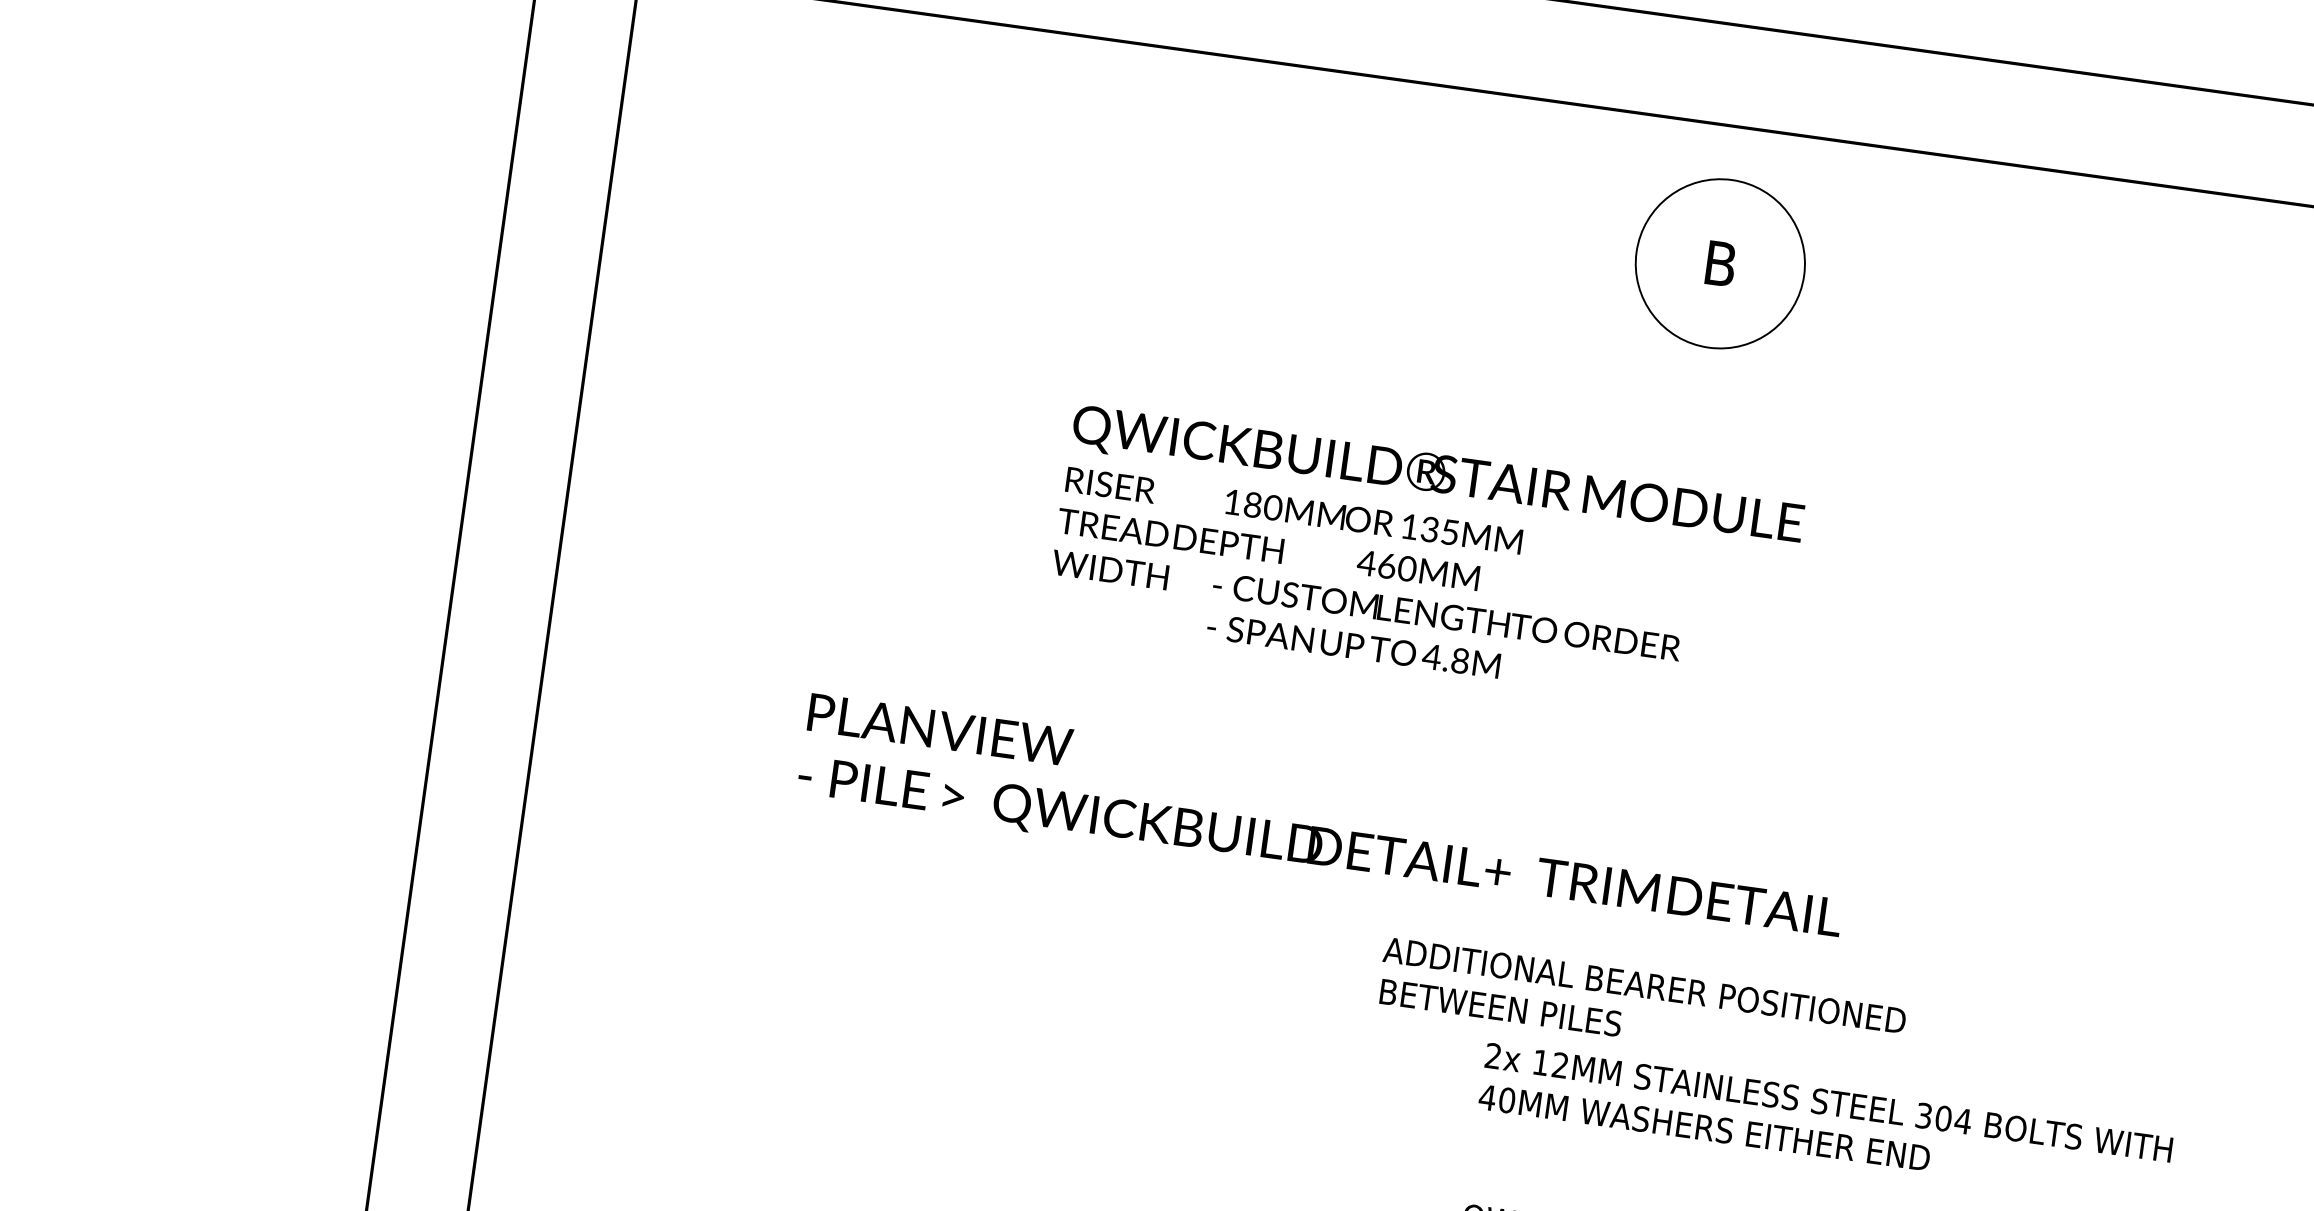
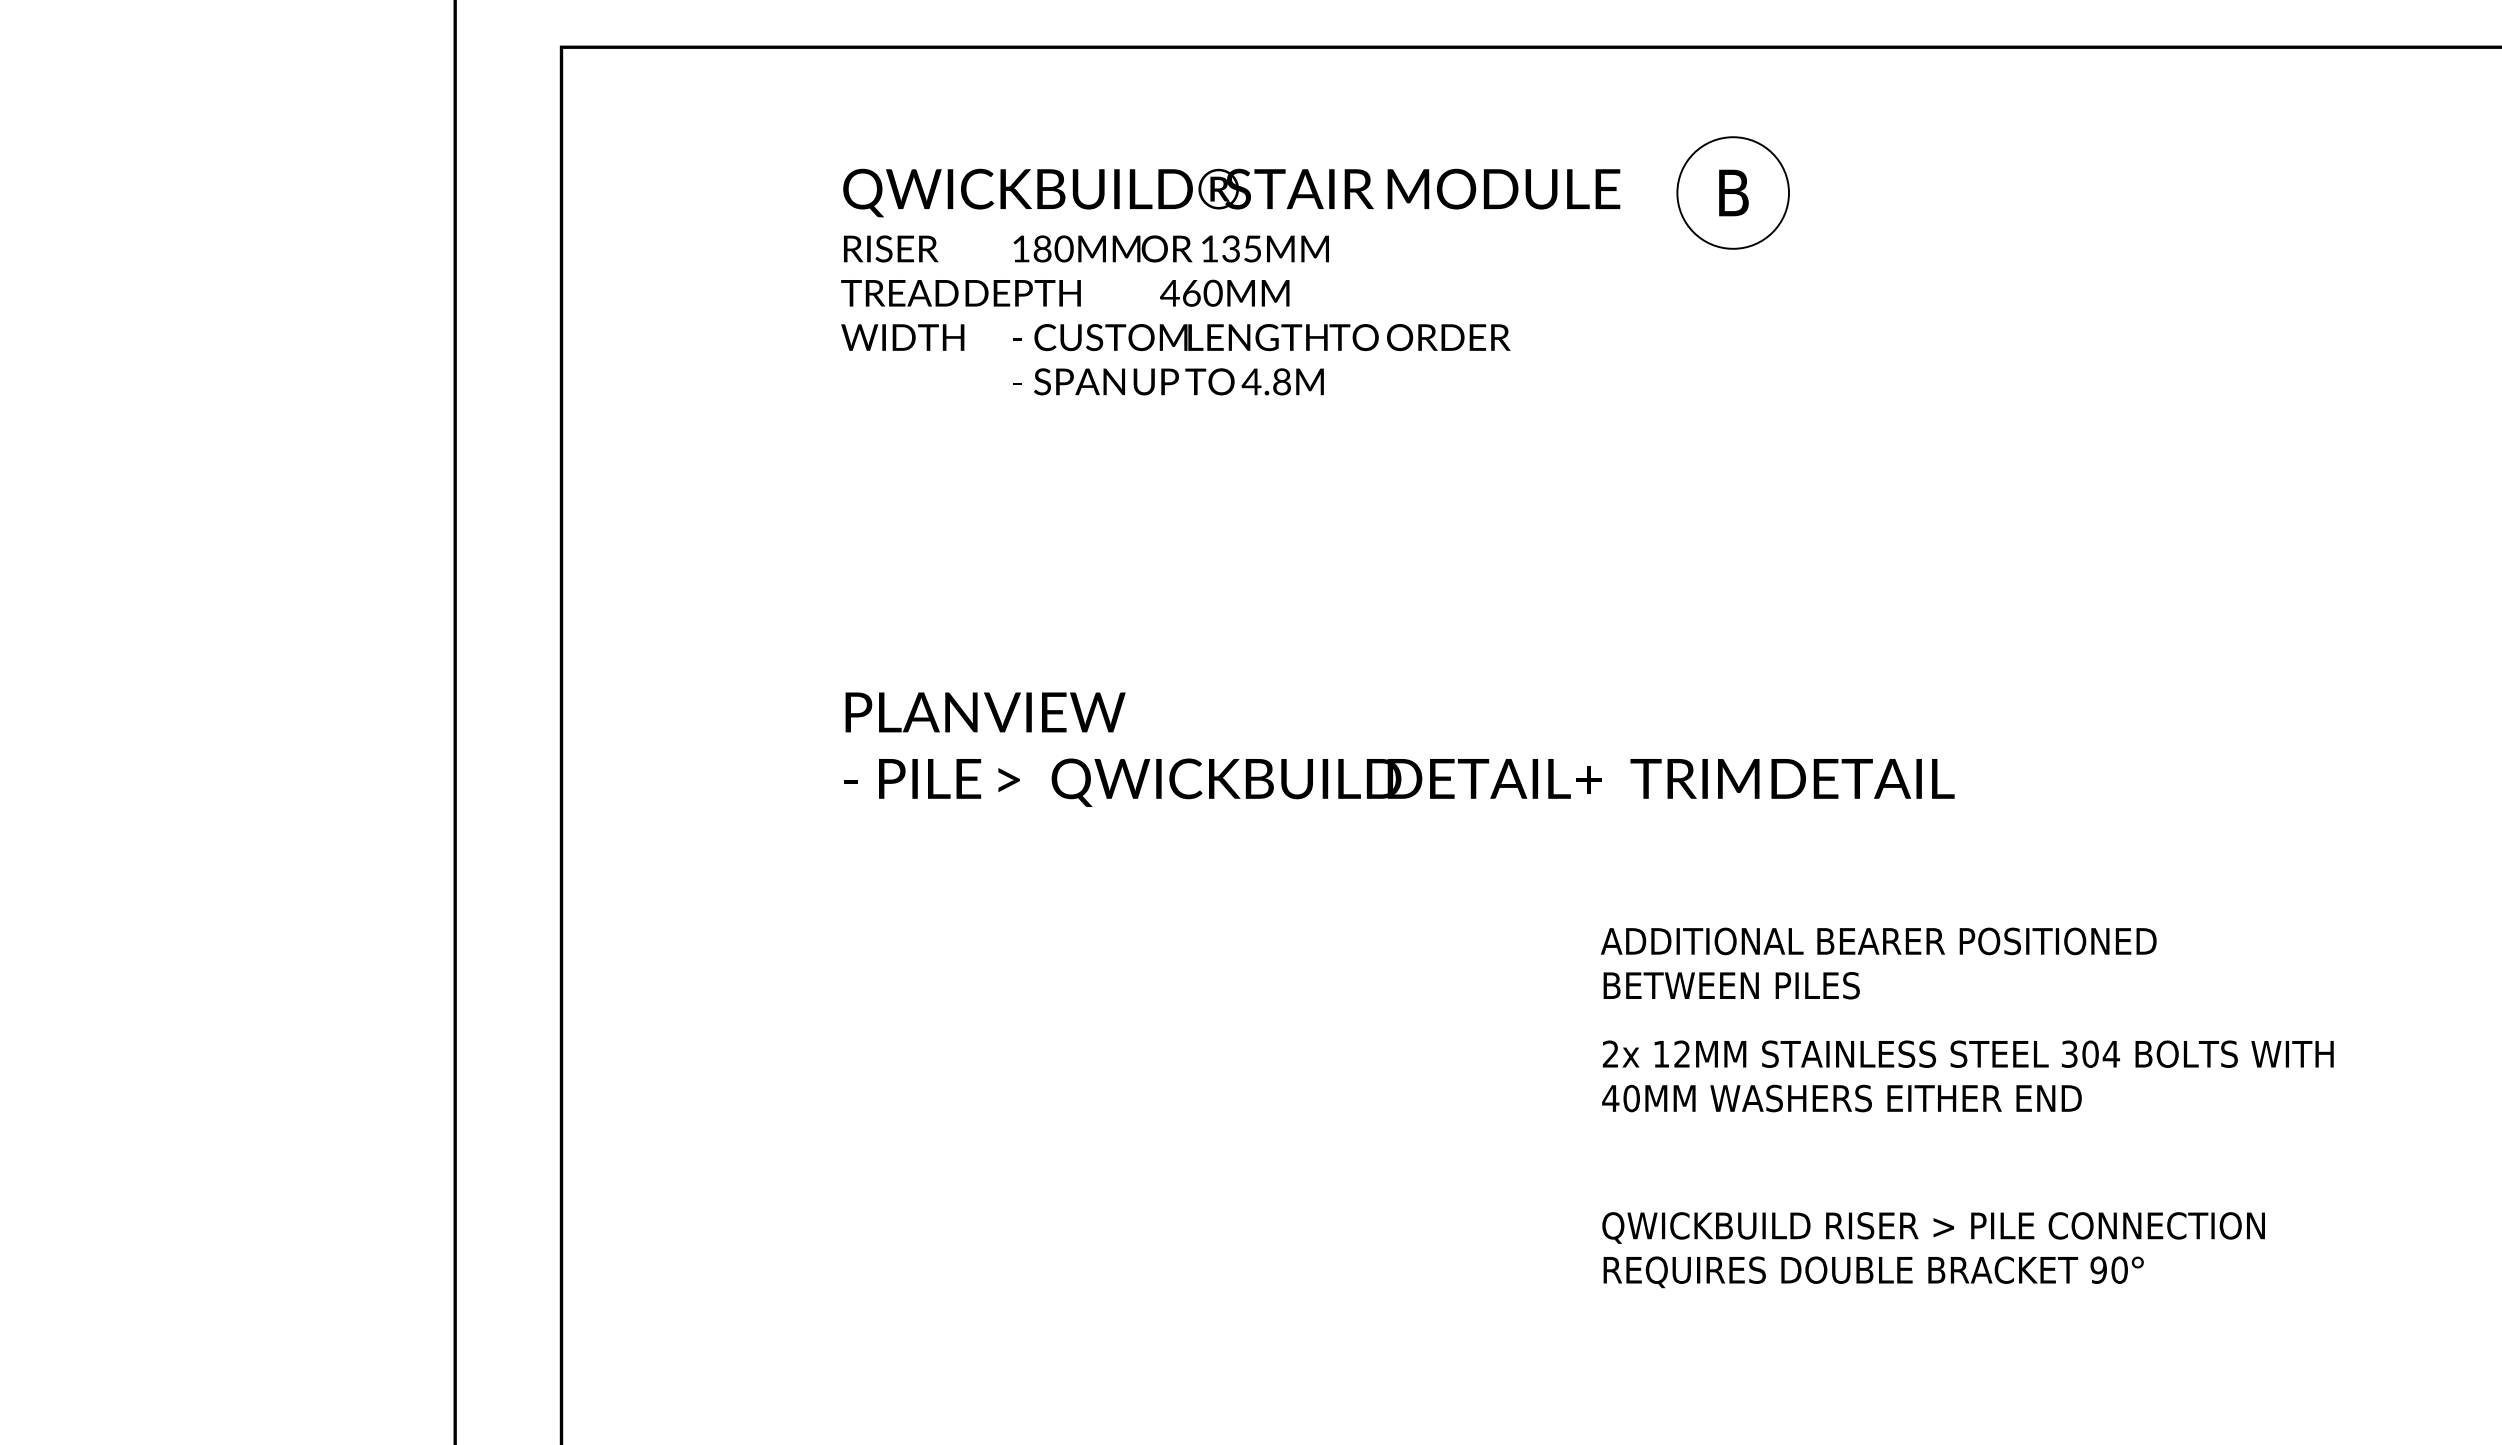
circle: (1720, 263) -> (1733, 192), size x0.62
text: (1425, 560) -> (1230, 281), moved
text: (1324, 818) -> (1399, 749), moved
text: (1641, 1006) -> (1878, 963), moved

